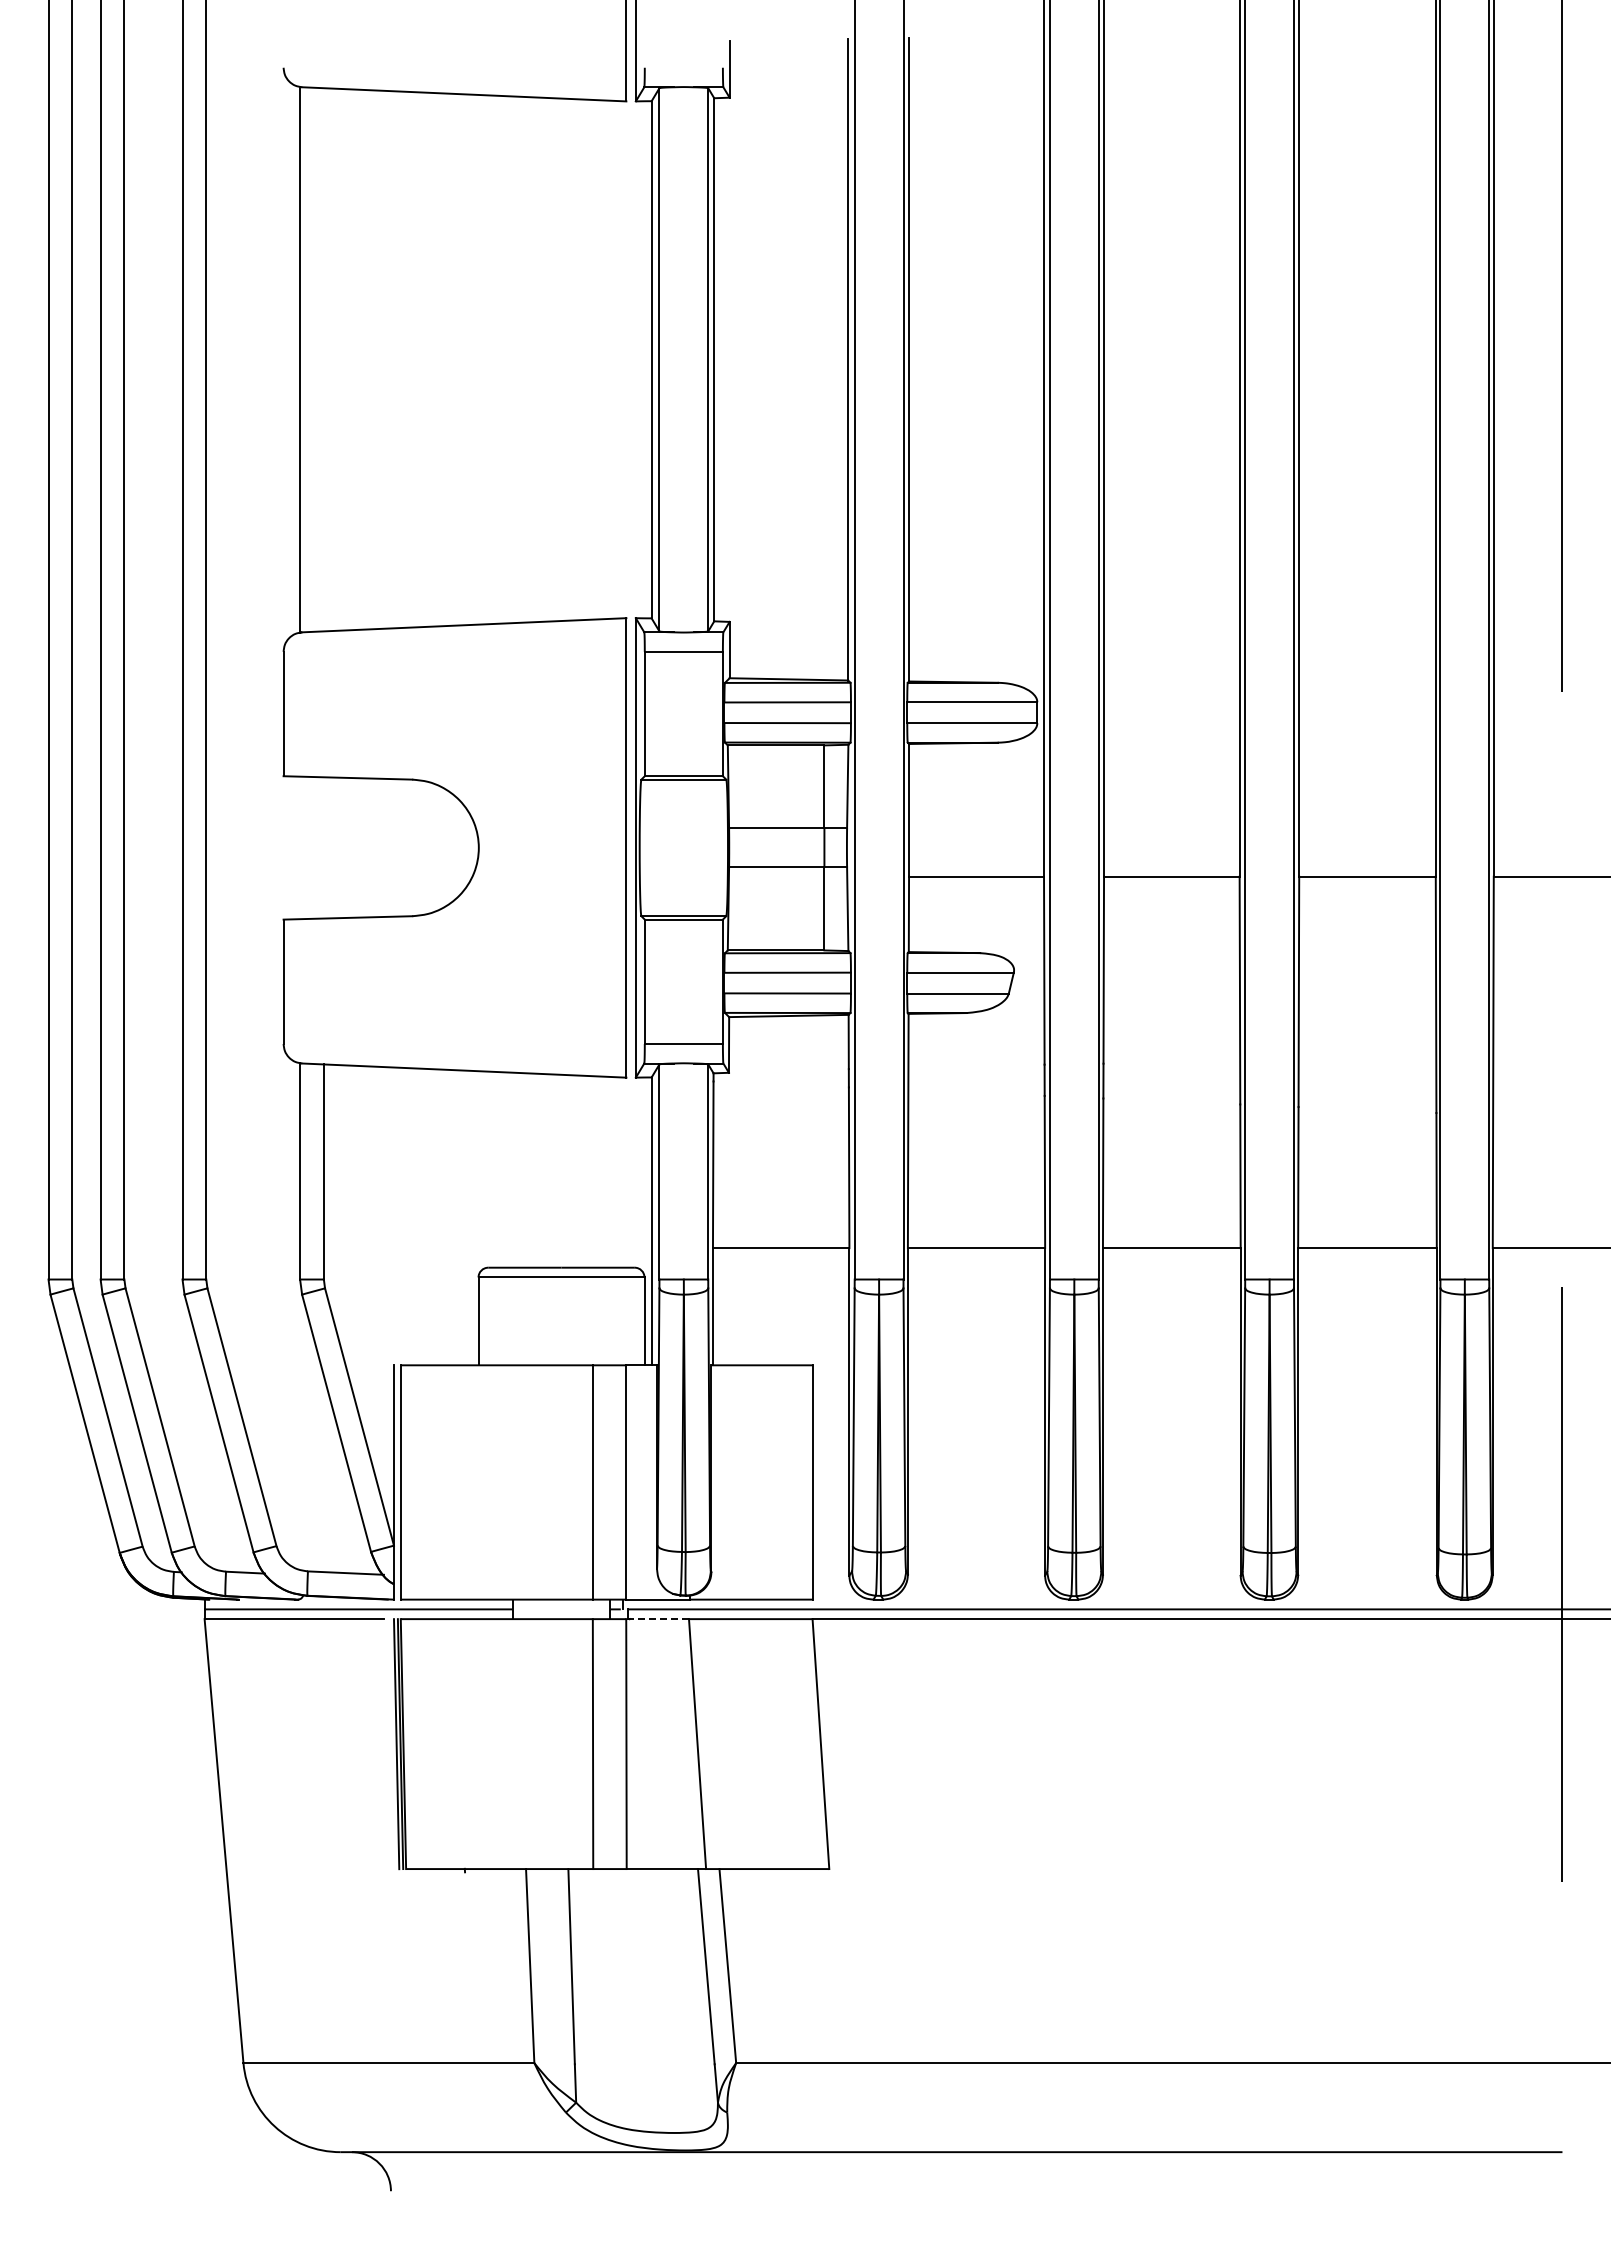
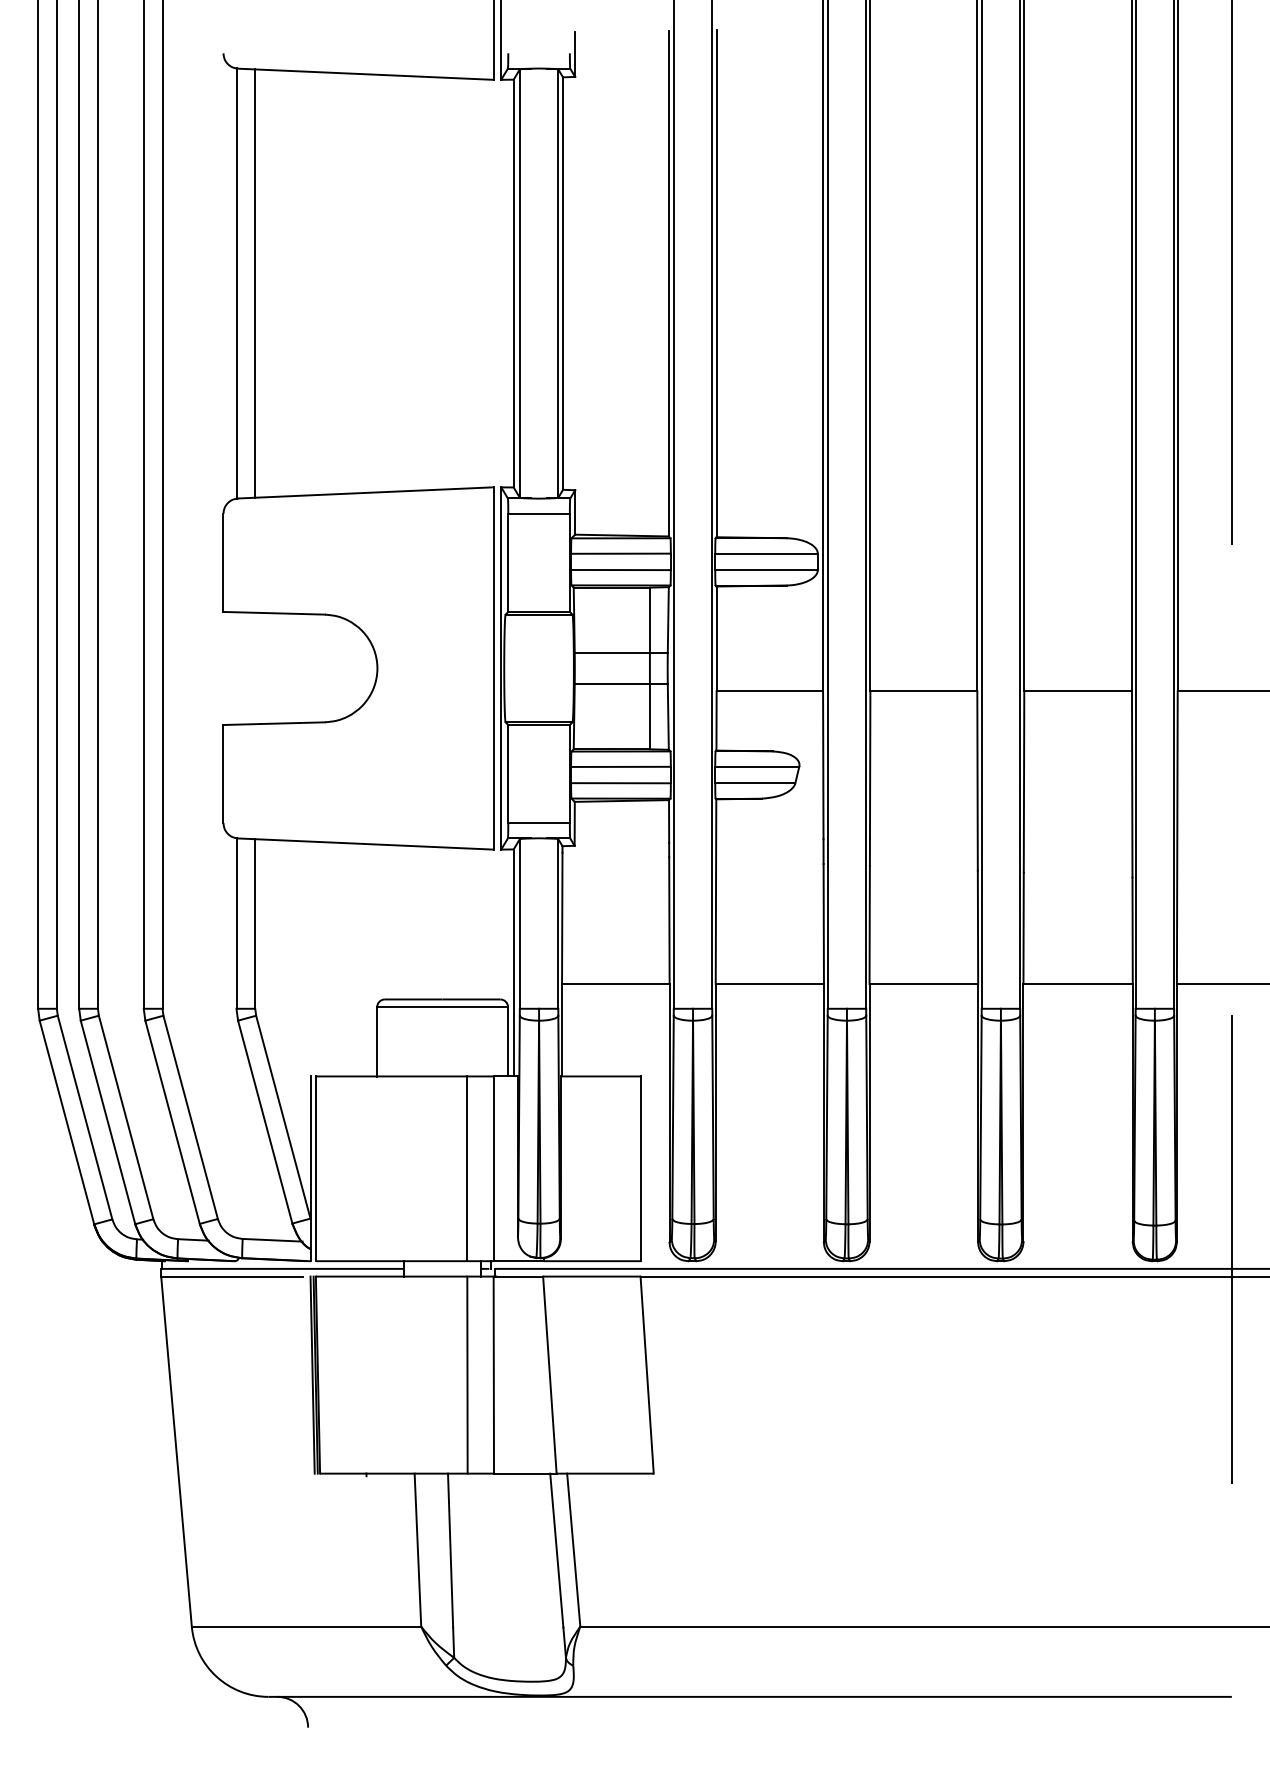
line: (323, 359) -> (254, 283), added
line: (657, 1619) -> (518, 1276), dashed -> solid

